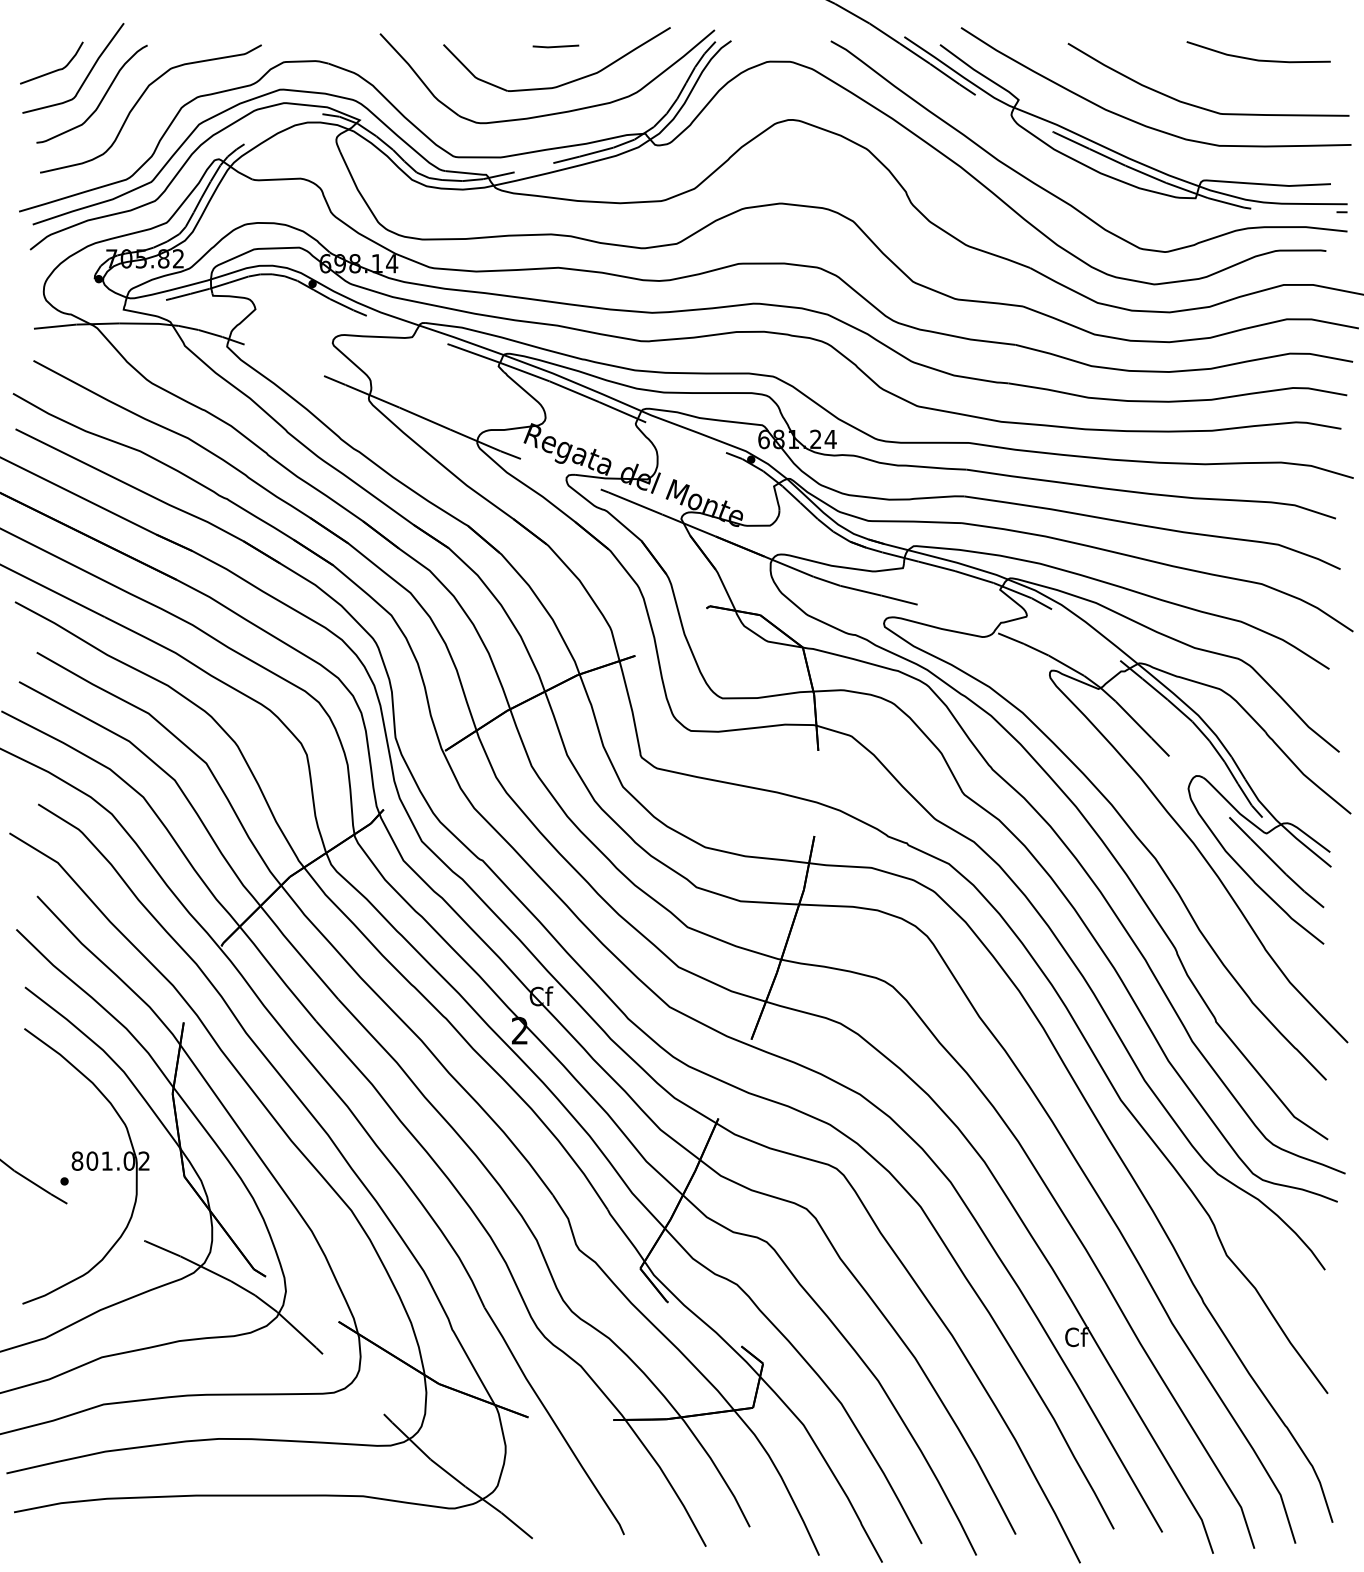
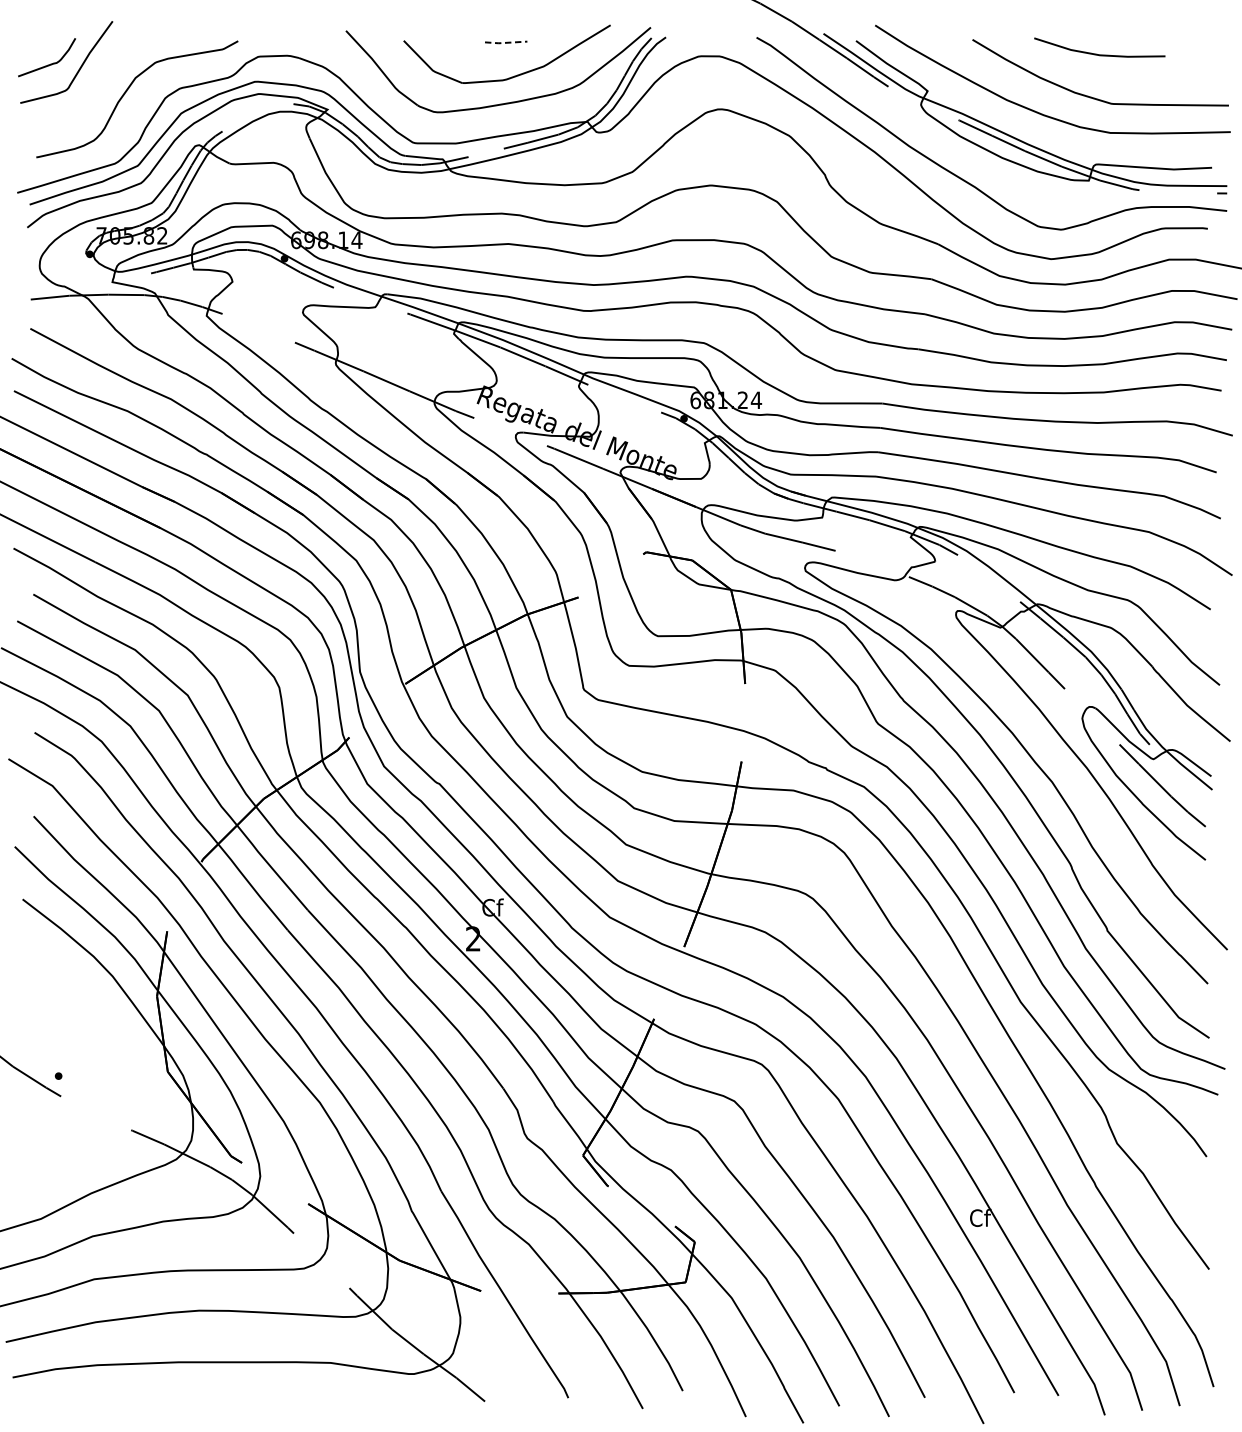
line: (555, 46) -> (505, 42), solid -> dashed
line: (1258, 59) -> (1099, 54), moved
curve: (100, 100) -> (91, 91), removed
part: (85, 1166) -> (77, 1062), removed

